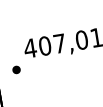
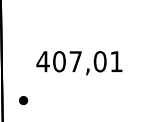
part: (16, 69) -> (23, 100), moved

